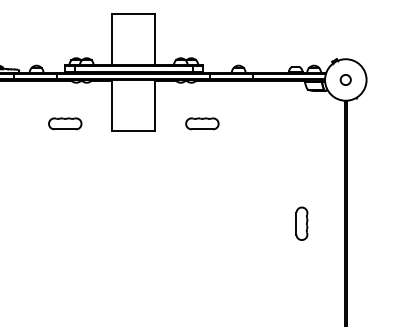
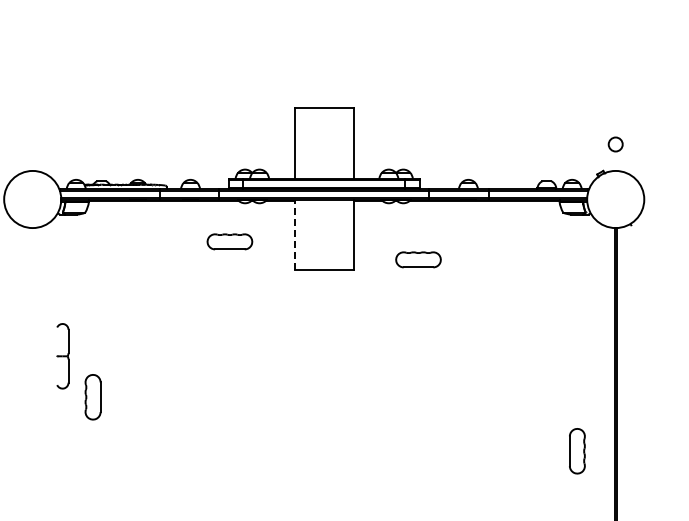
circle: (345, 79) -> (615, 144), moved
line: (112, 105) -> (294, 234), solid -> dashed
part: (64, 123) -> (229, 241), moved
part: (302, 223) -> (577, 451), moved

